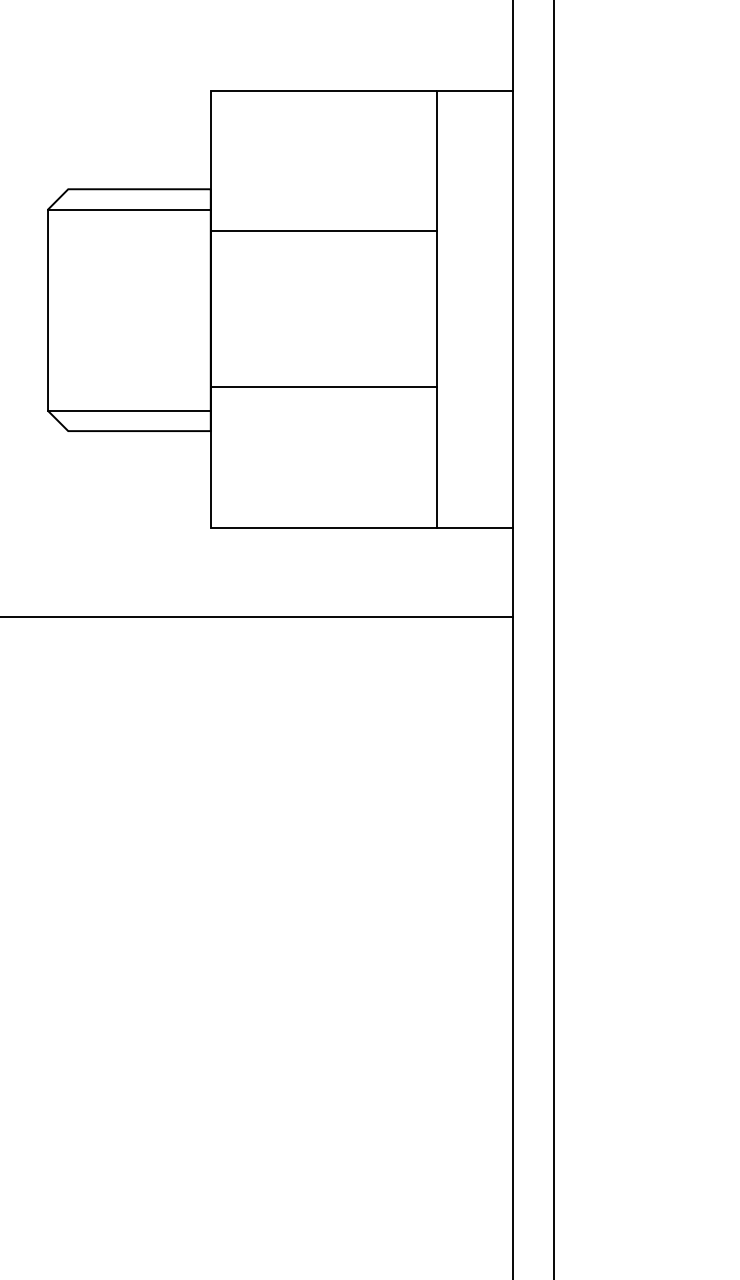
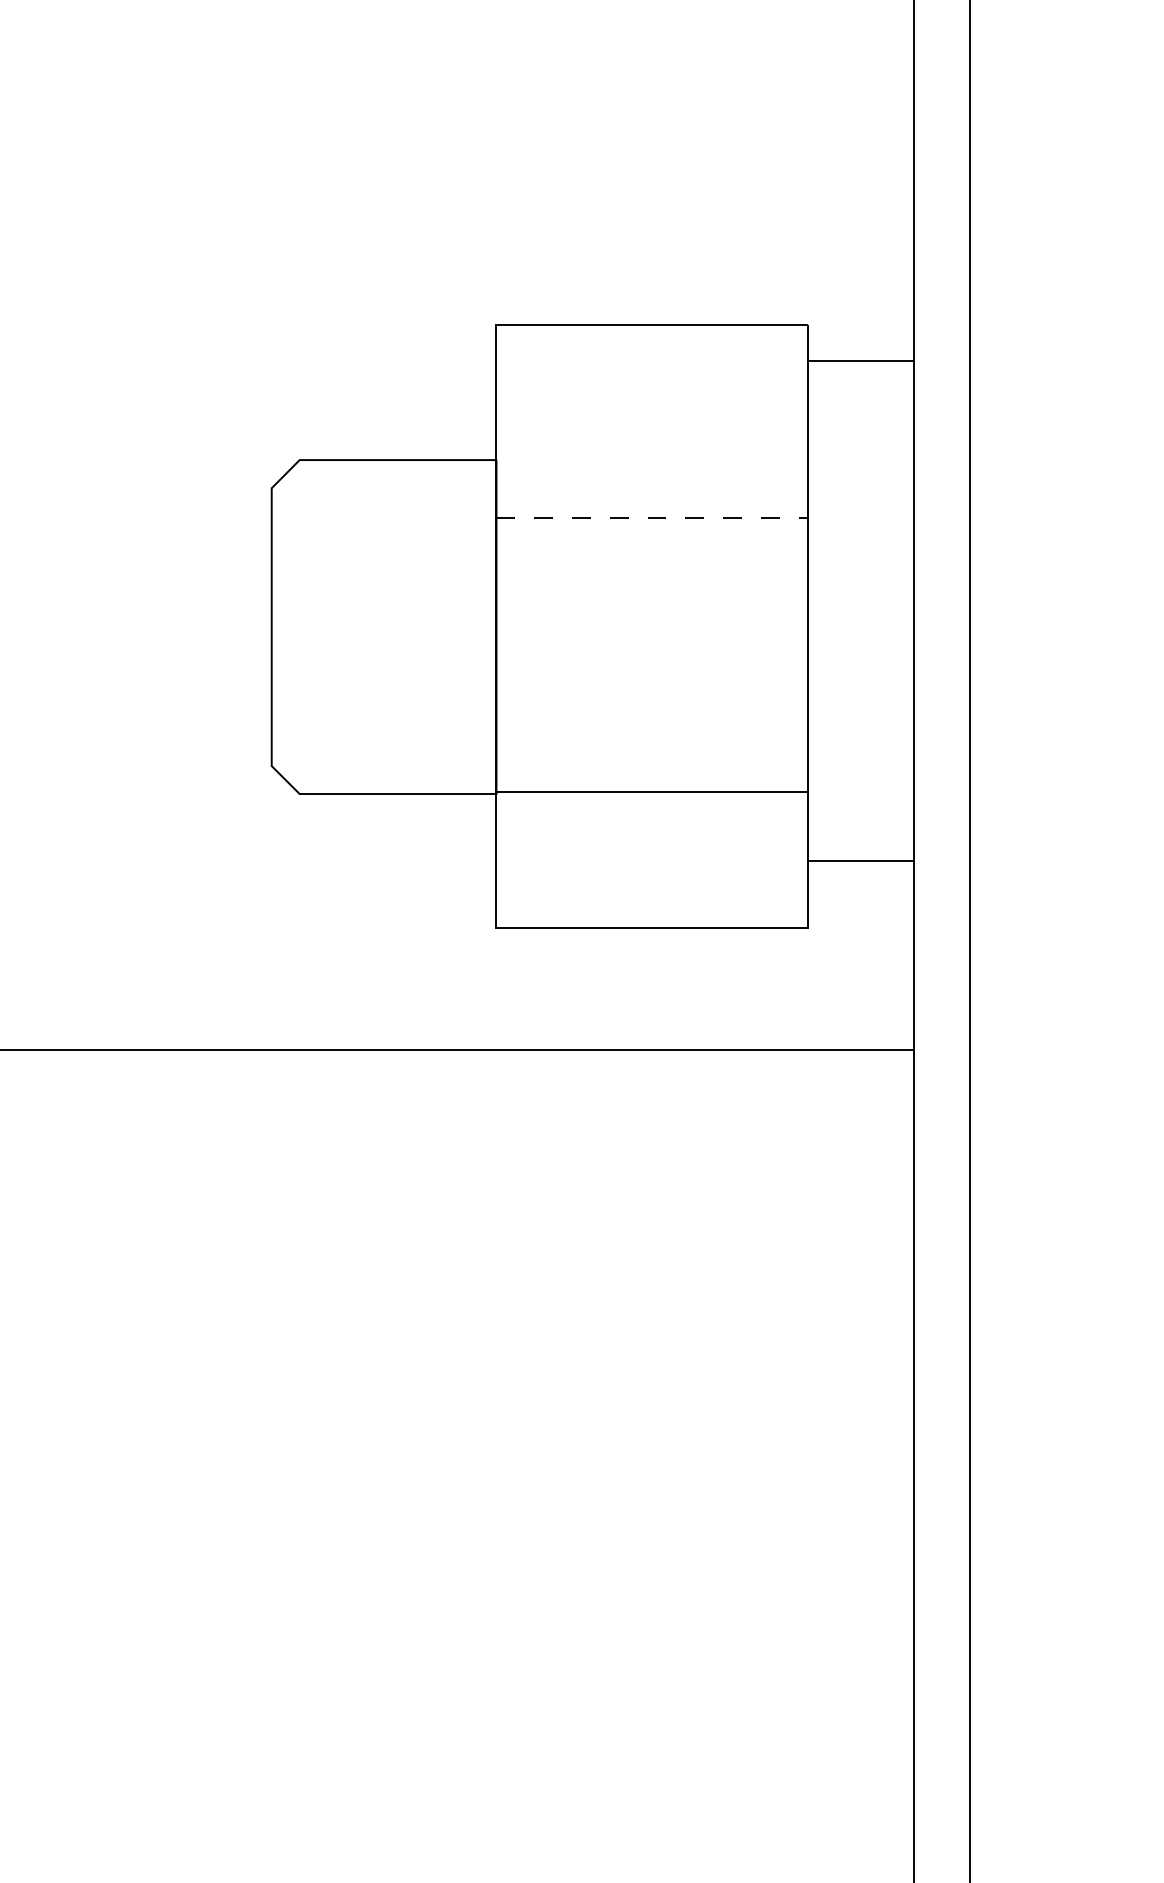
line: (474, 91) -> (860, 361), moved
line: (128, 209) -> (383, 488), removed
line: (323, 230) -> (652, 517), solid -> dashed
line: (323, 387) -> (652, 792), moved
line: (128, 411) -> (383, 766), removed
line: (474, 528) -> (860, 861), moved

